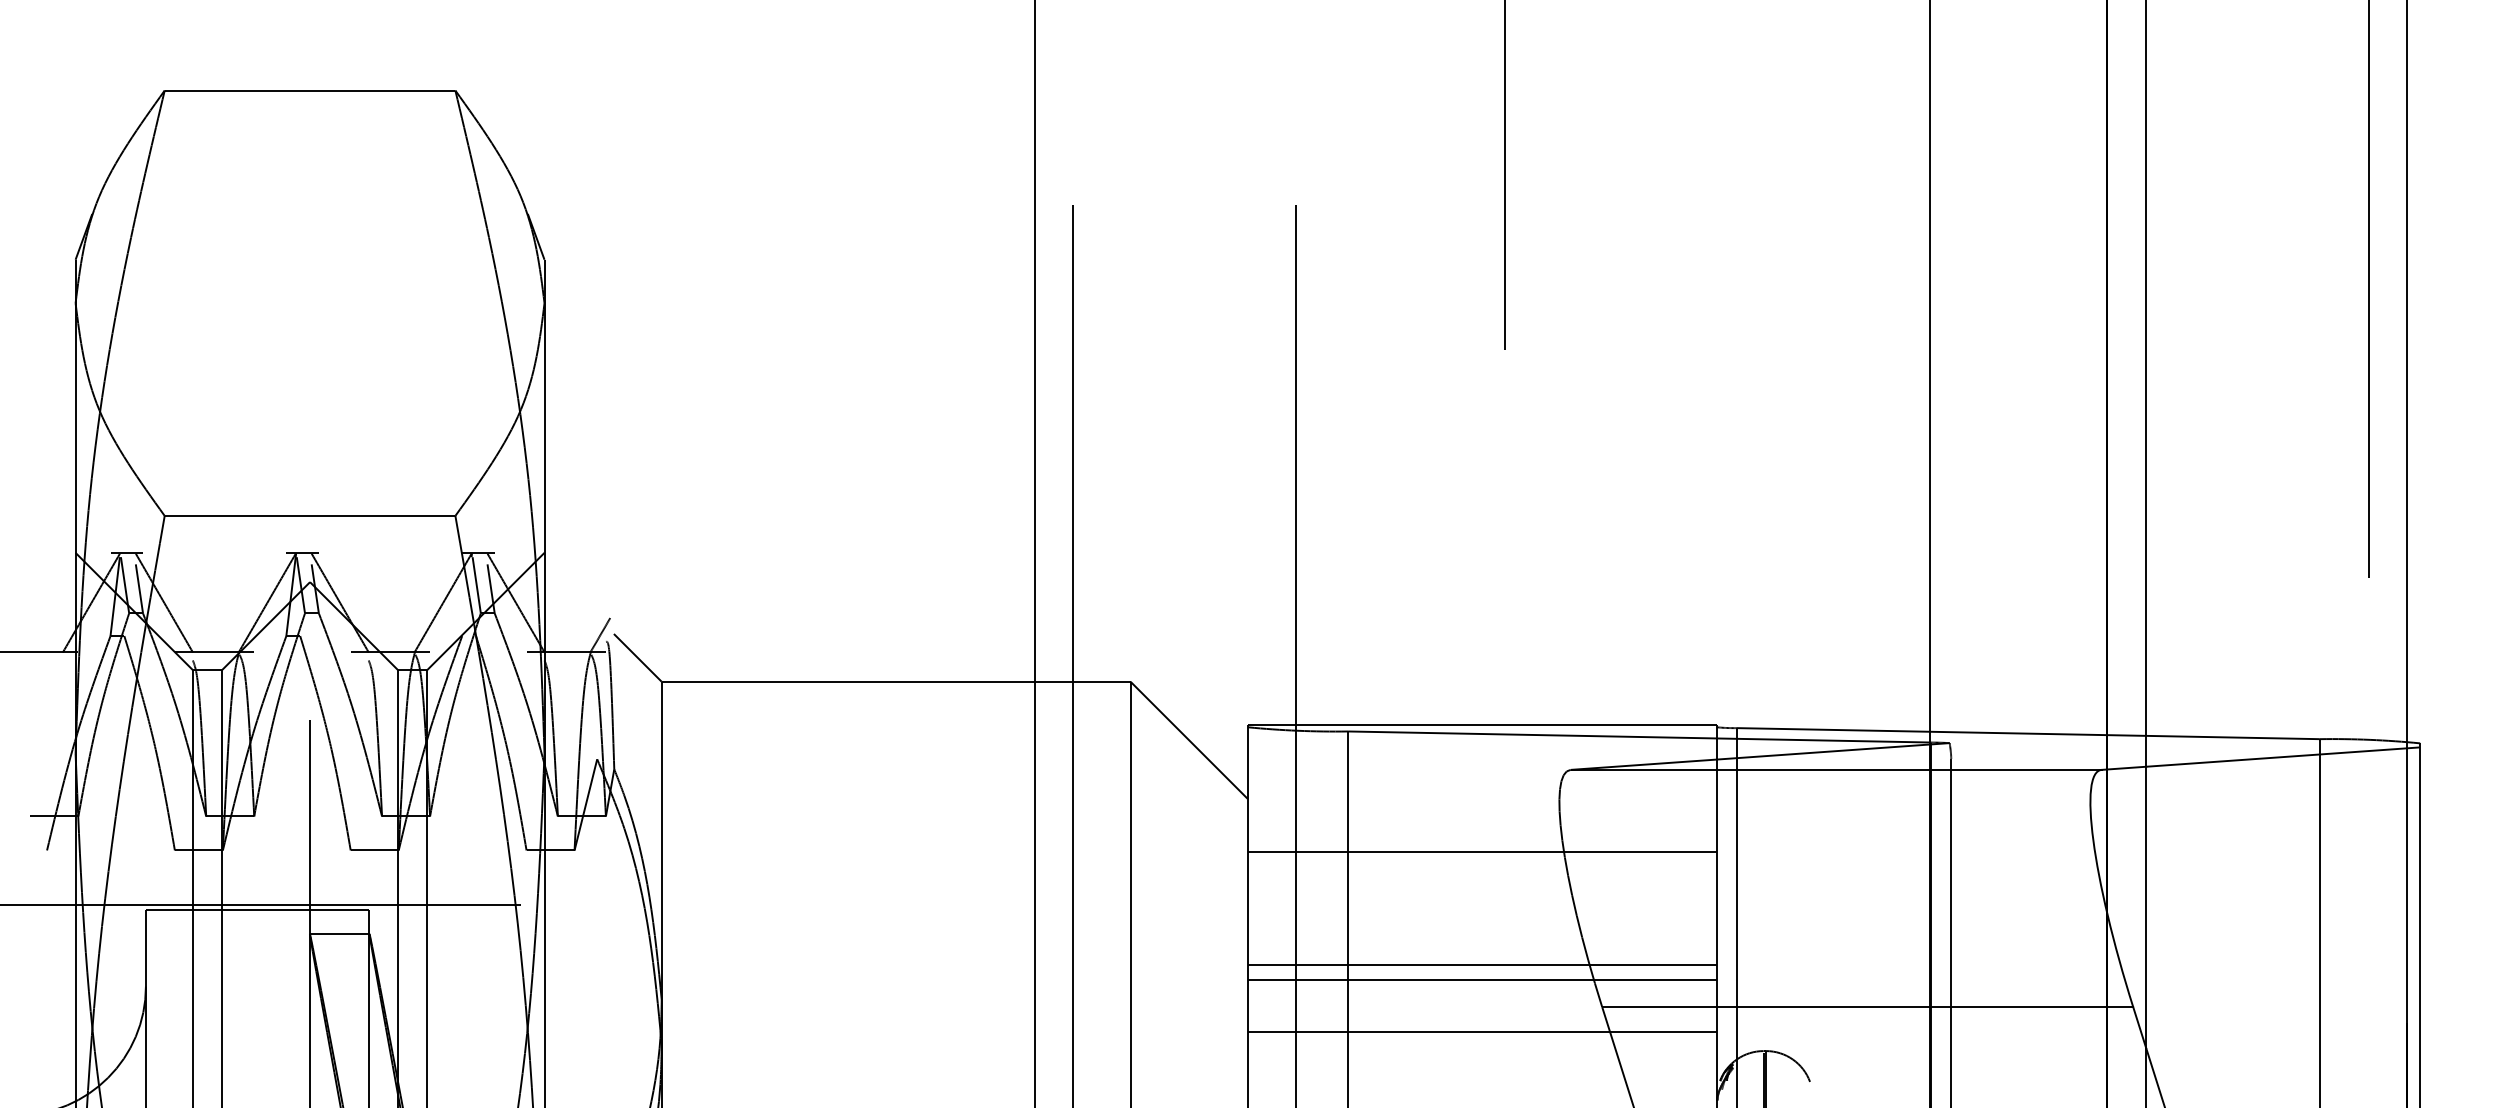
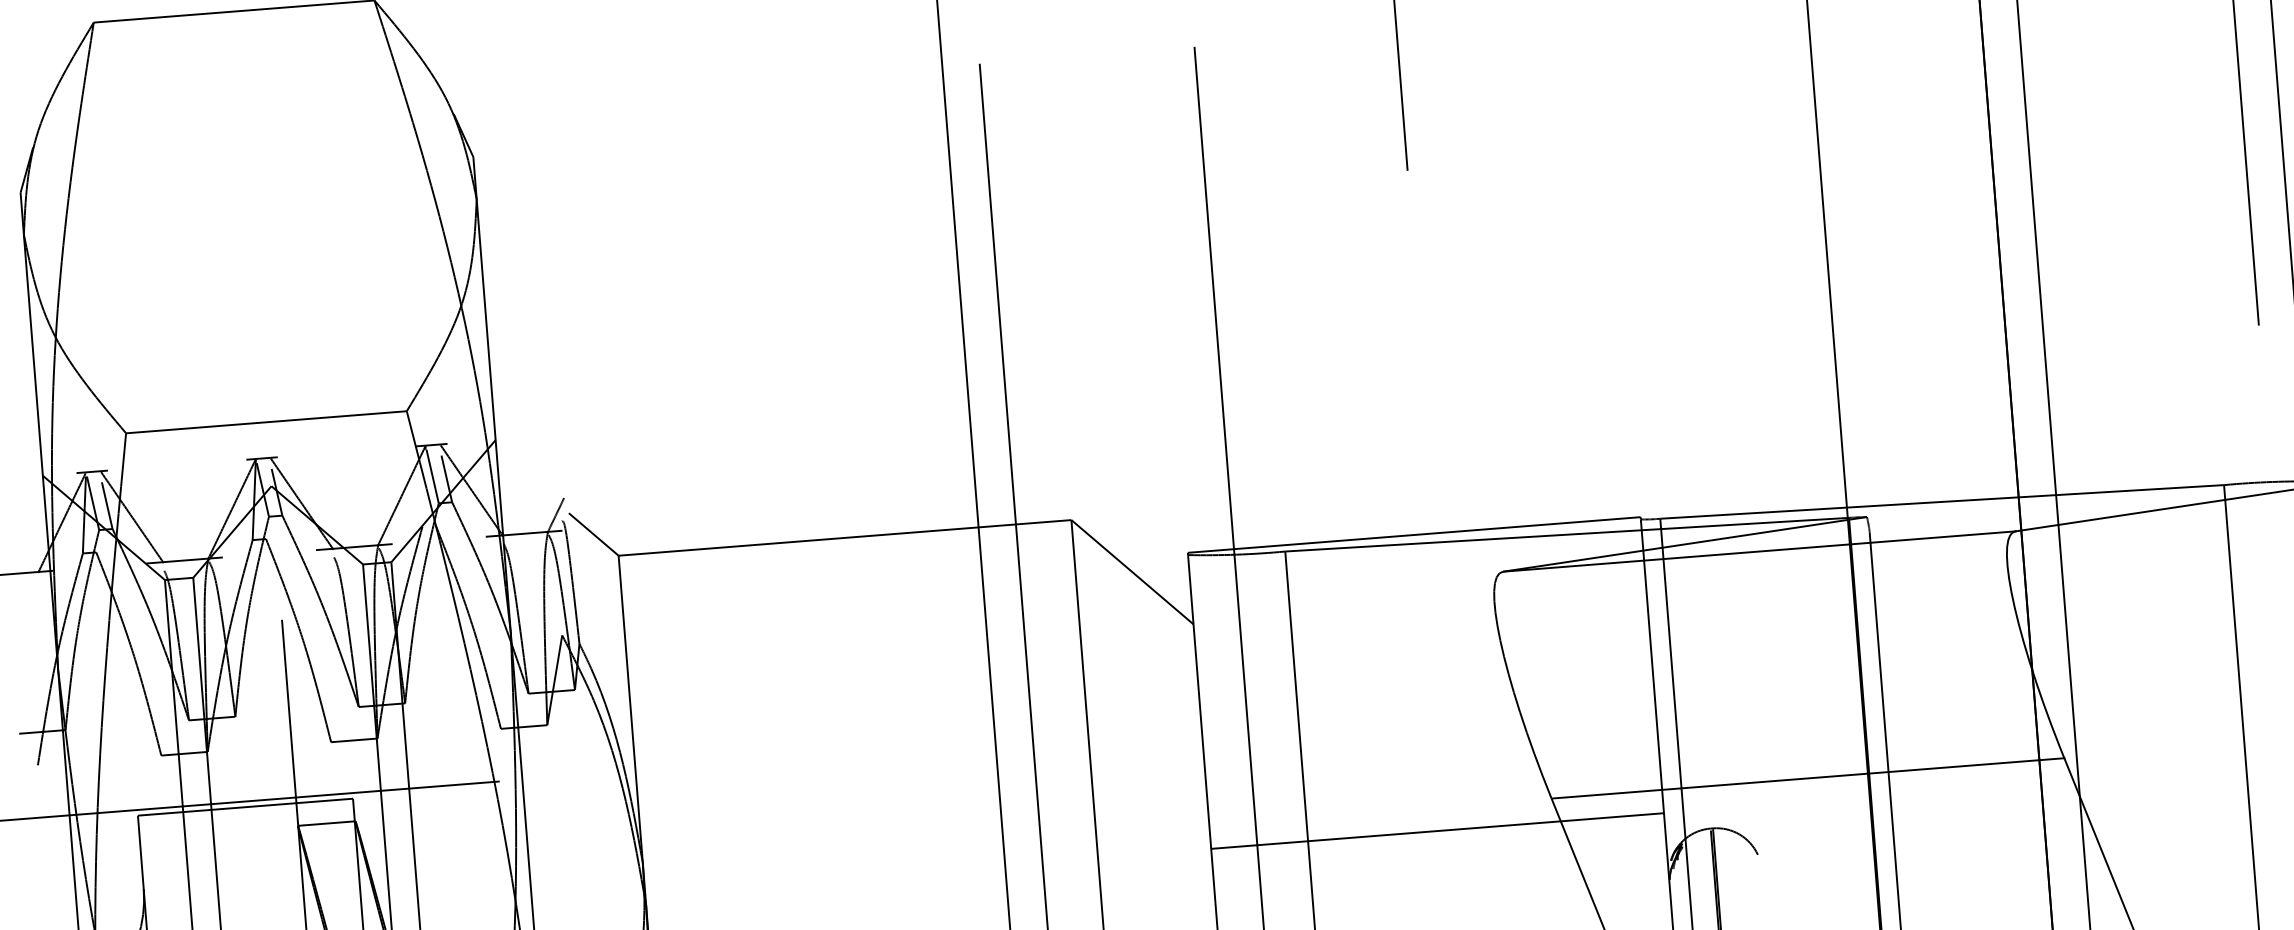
line: (1481, 851) -> (1423, 657), removed
line: (1481, 964) -> (1431, 766), removed
line: (1481, 979) -> (1432, 780), removed

